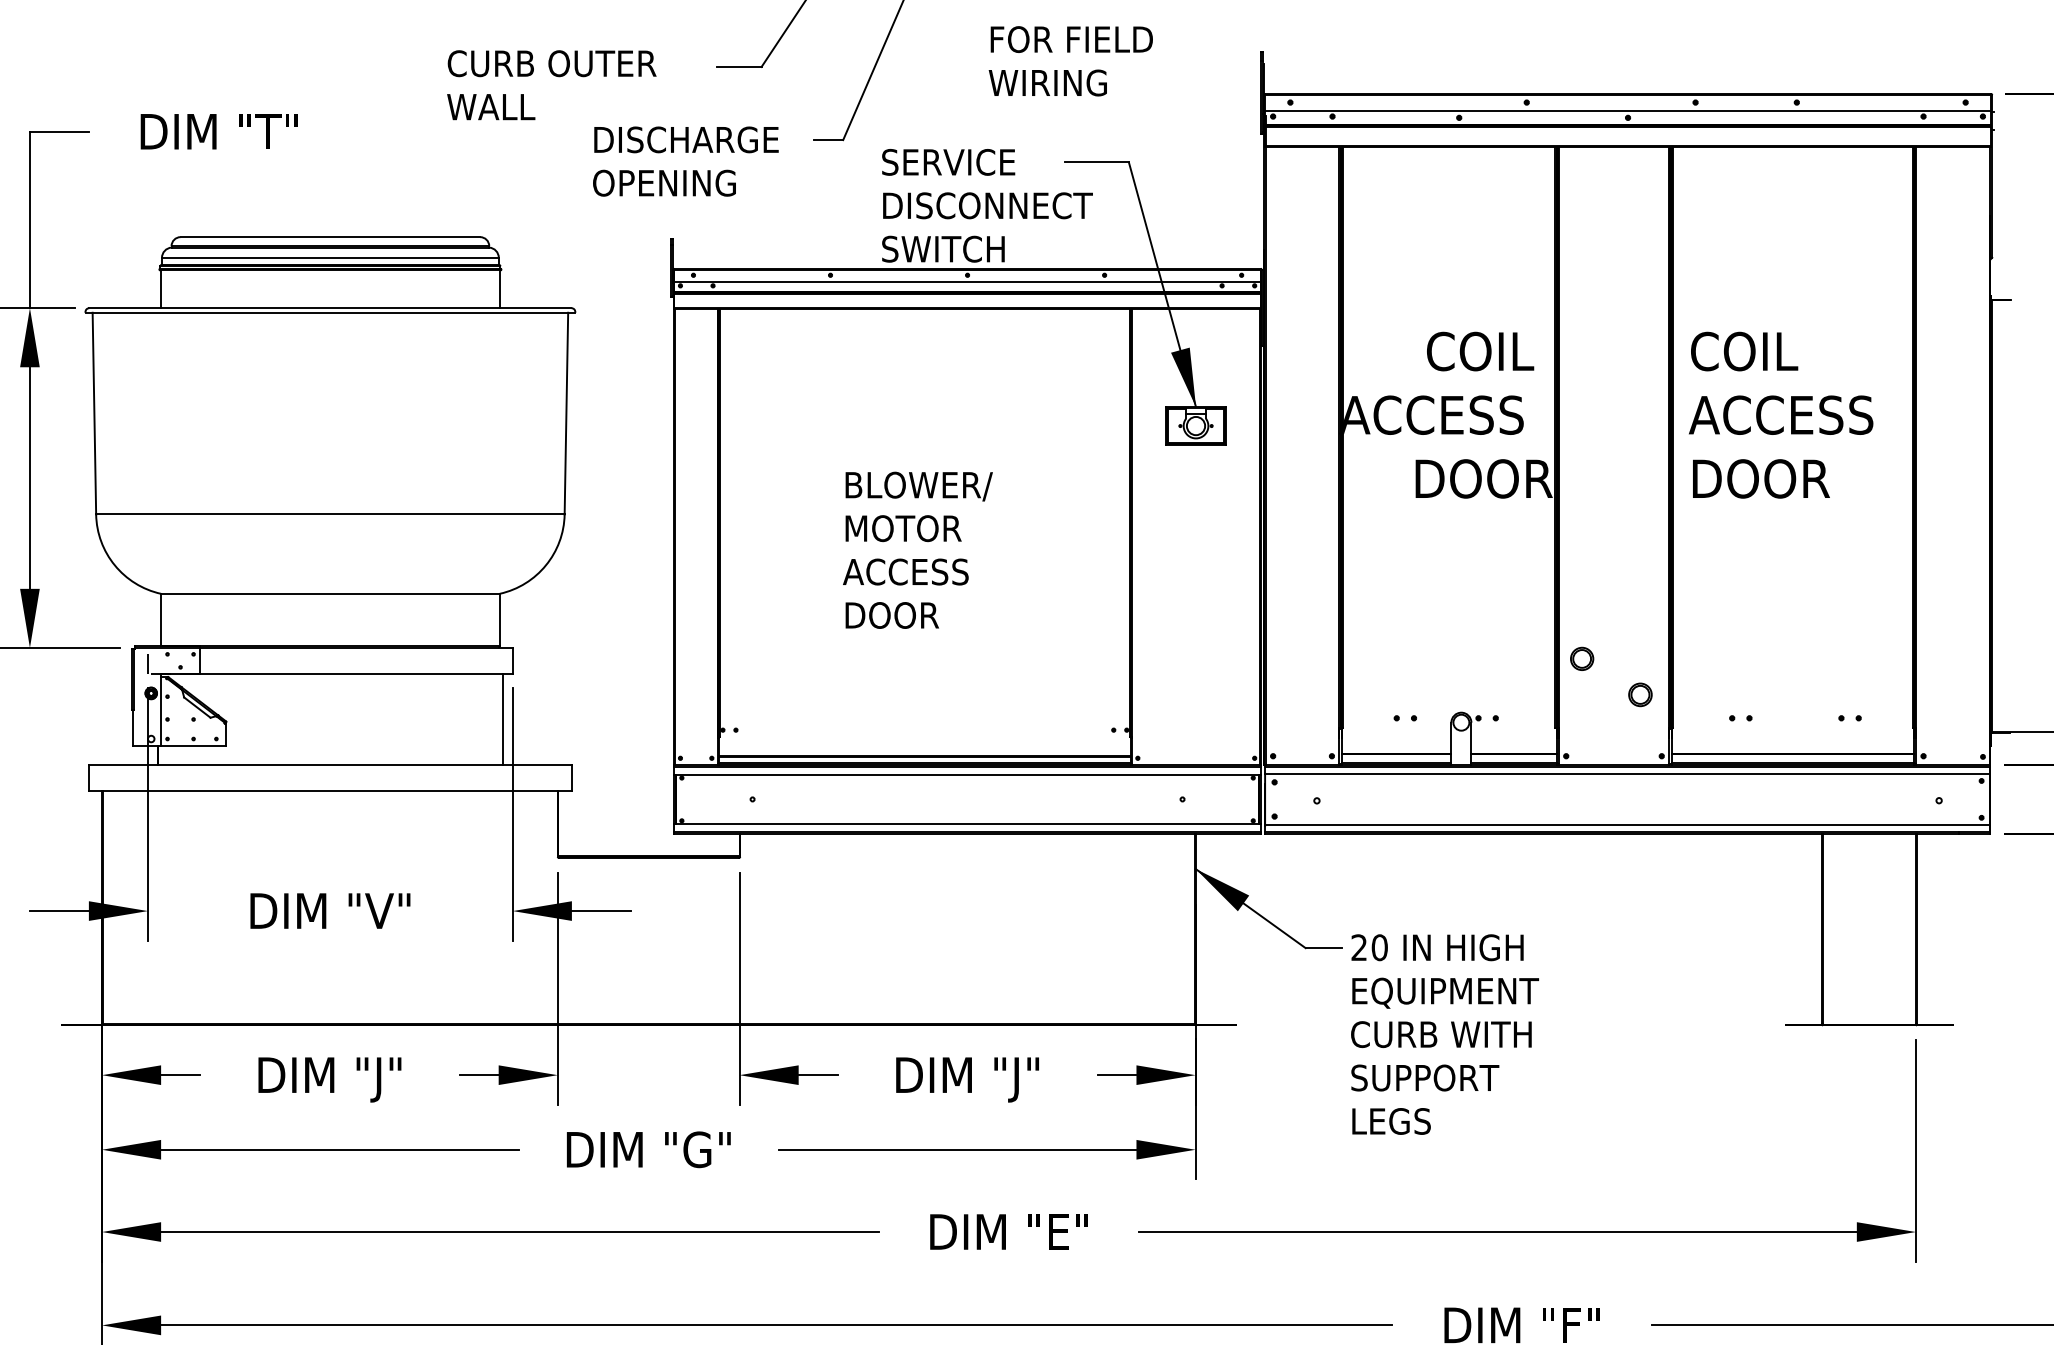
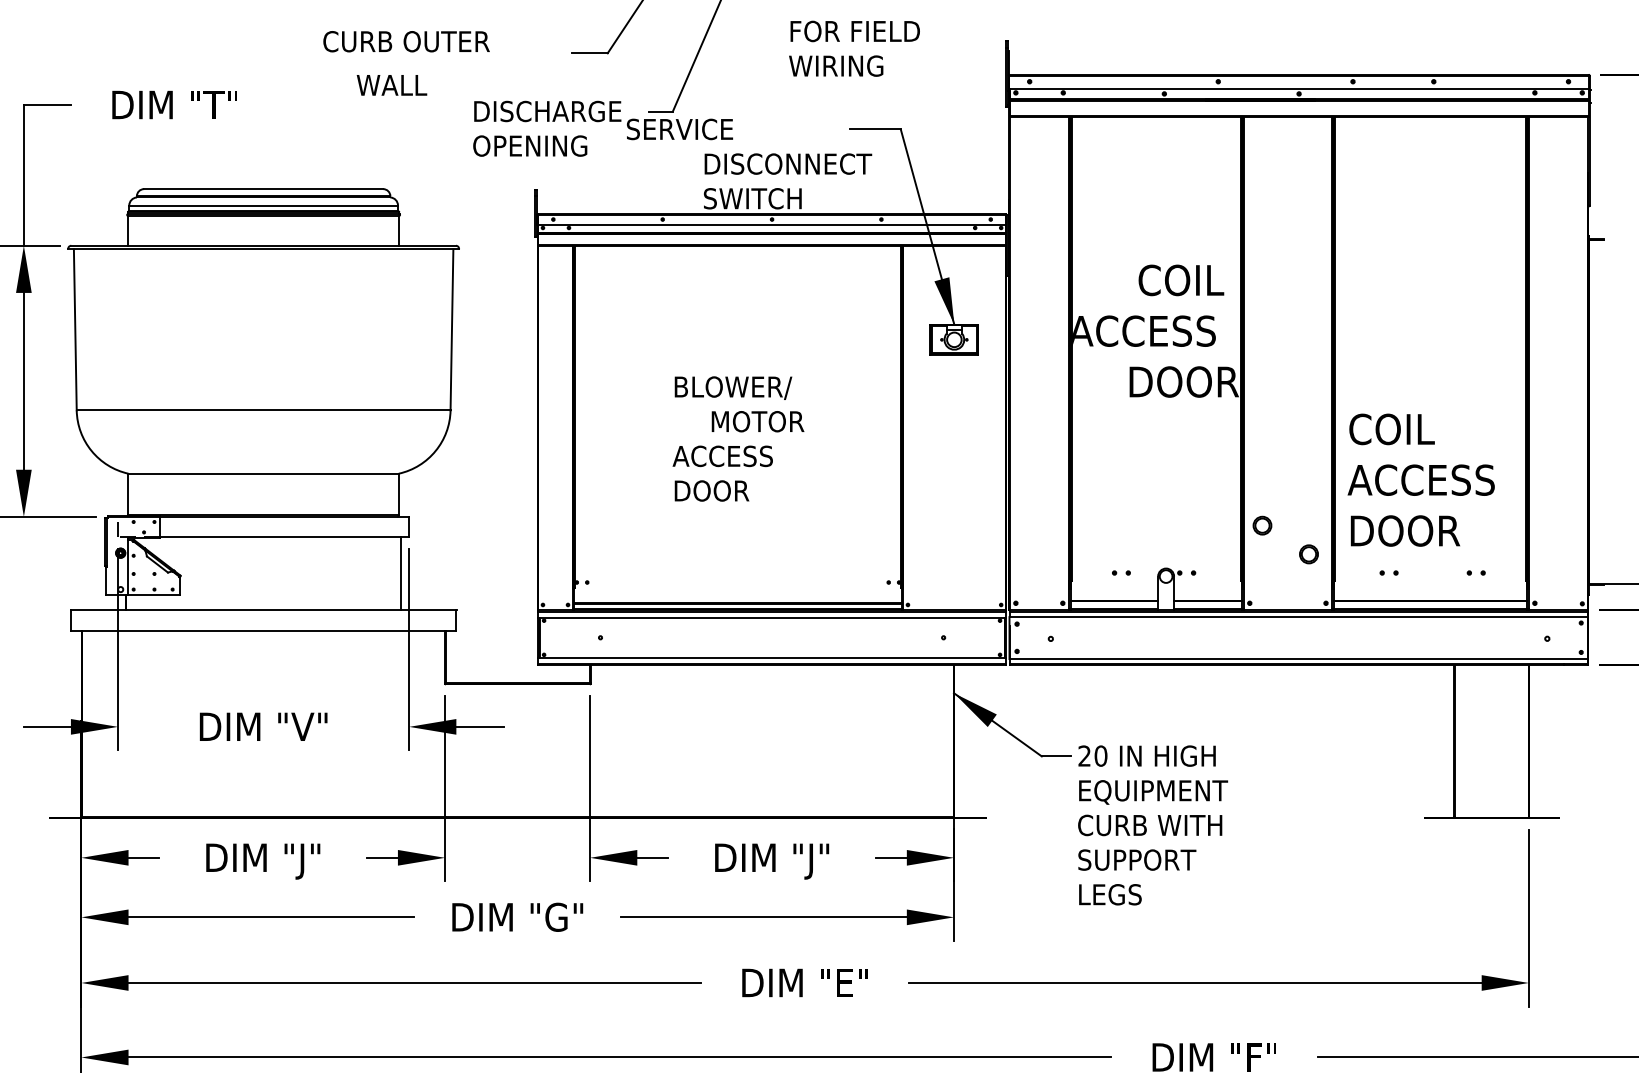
text: (552, 63) -> (406, 41), moved
text: (948, 162) -> (679, 129), moved
text: (1780, 414) -> (1420, 479), moved
text: (902, 528) -> (757, 421), moved

